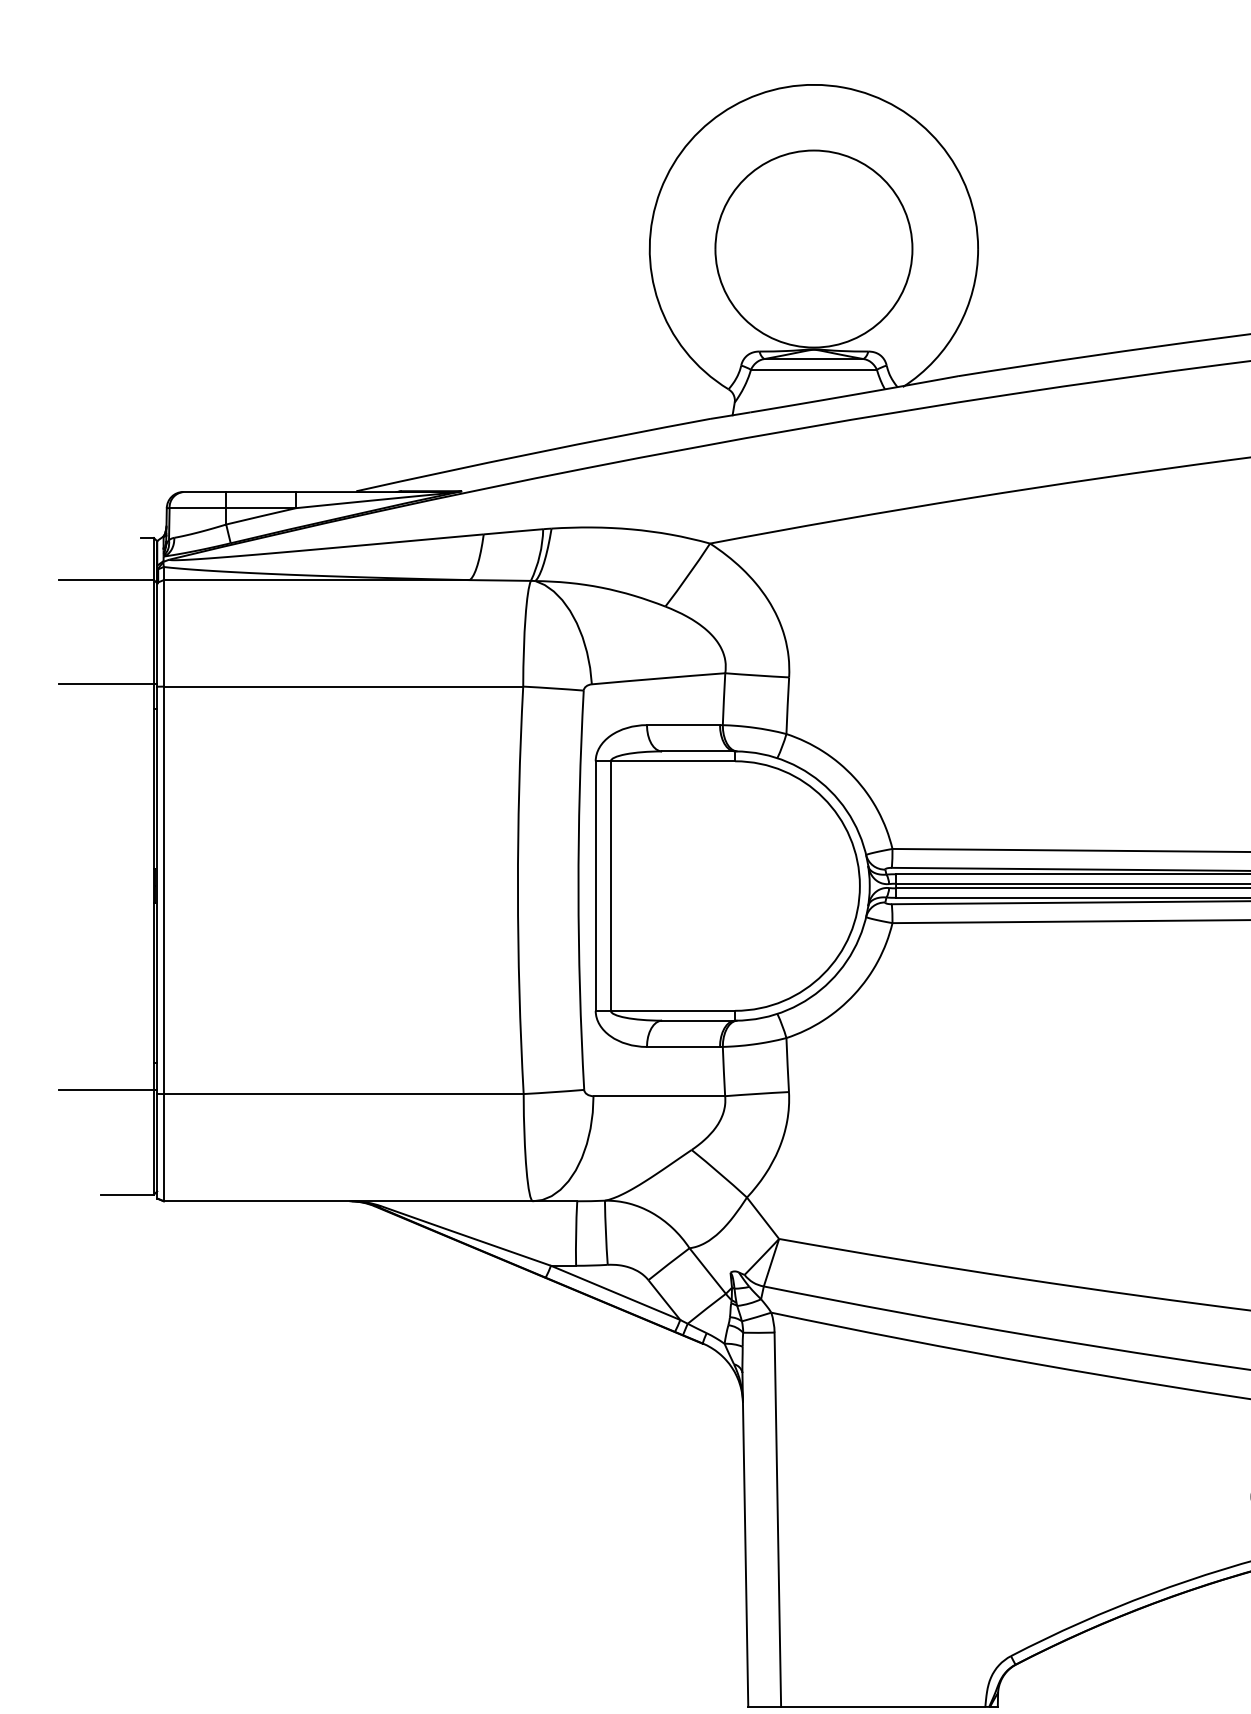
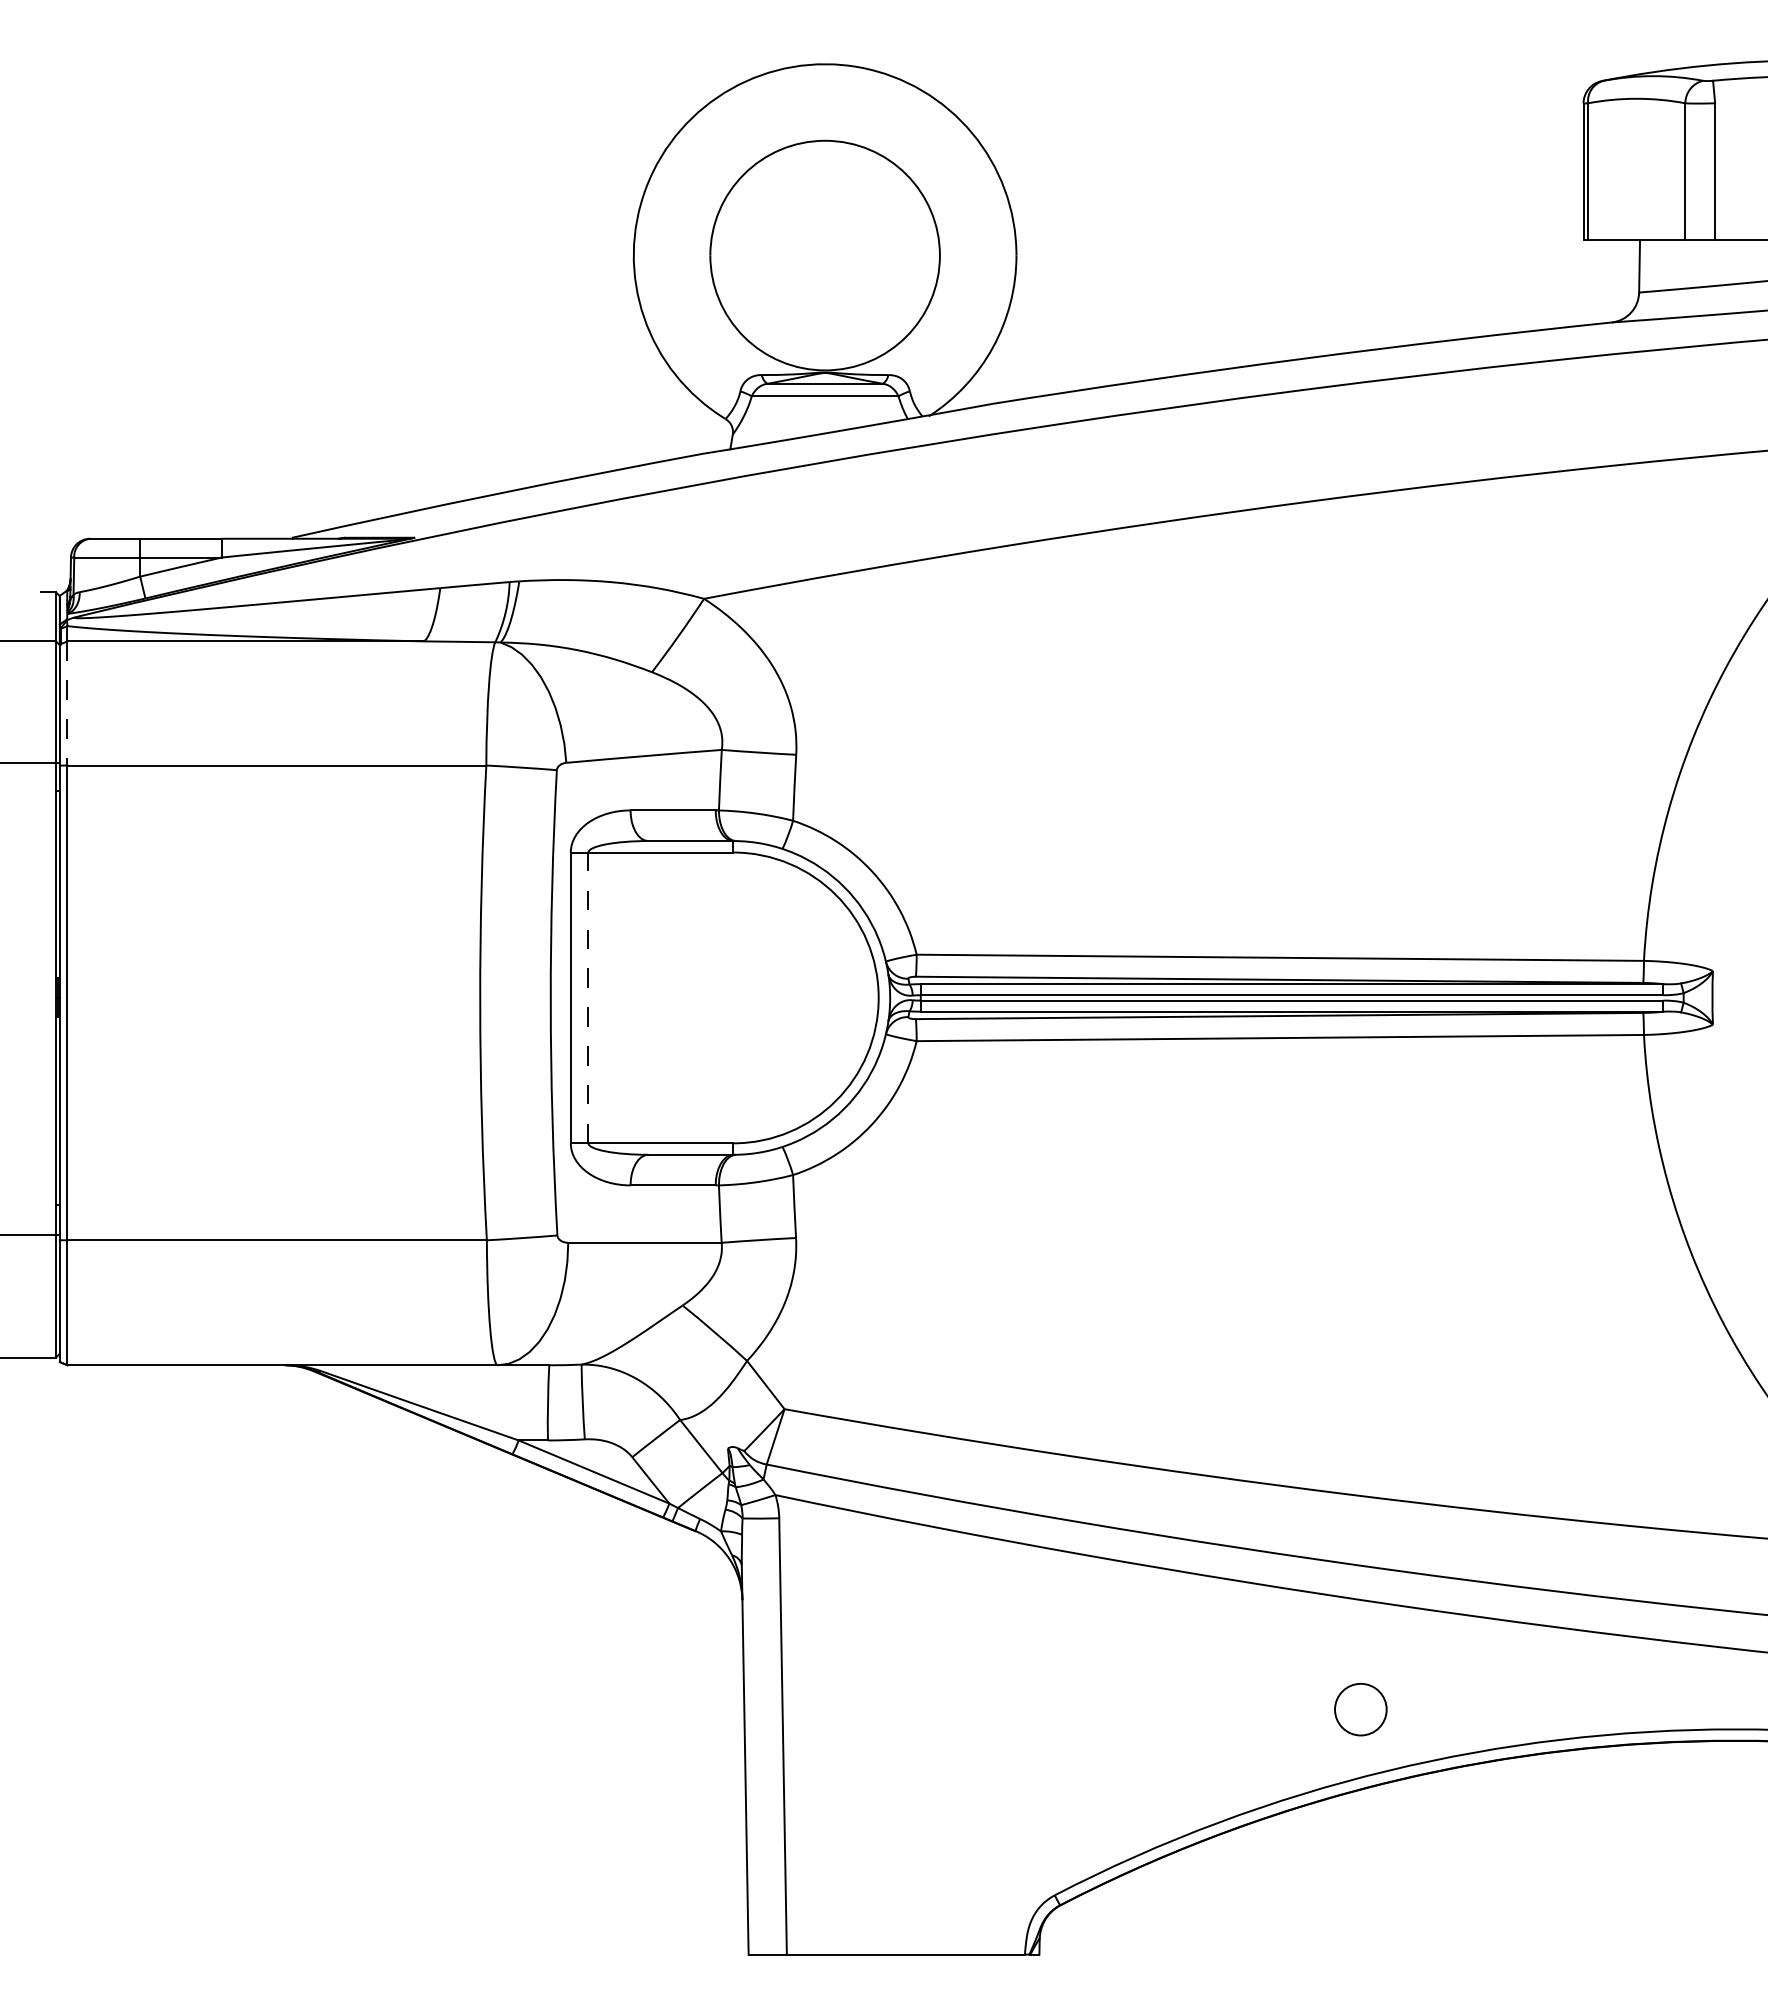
line: (163, 633) -> (67, 703), solid -> dashed
line: (610, 885) -> (588, 997), solid -> dashed

